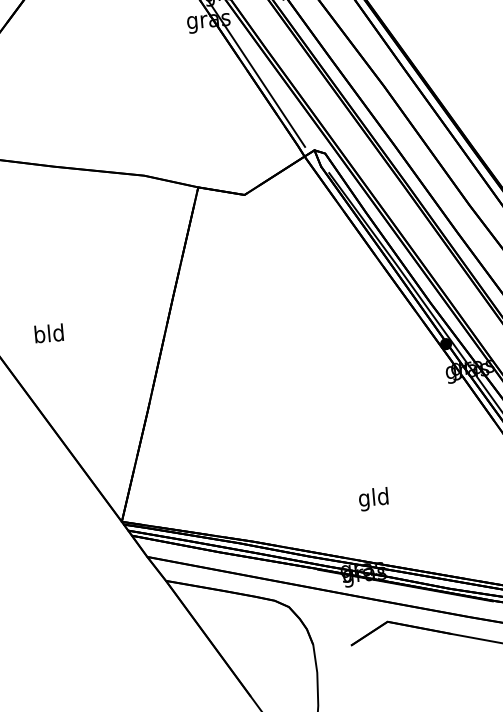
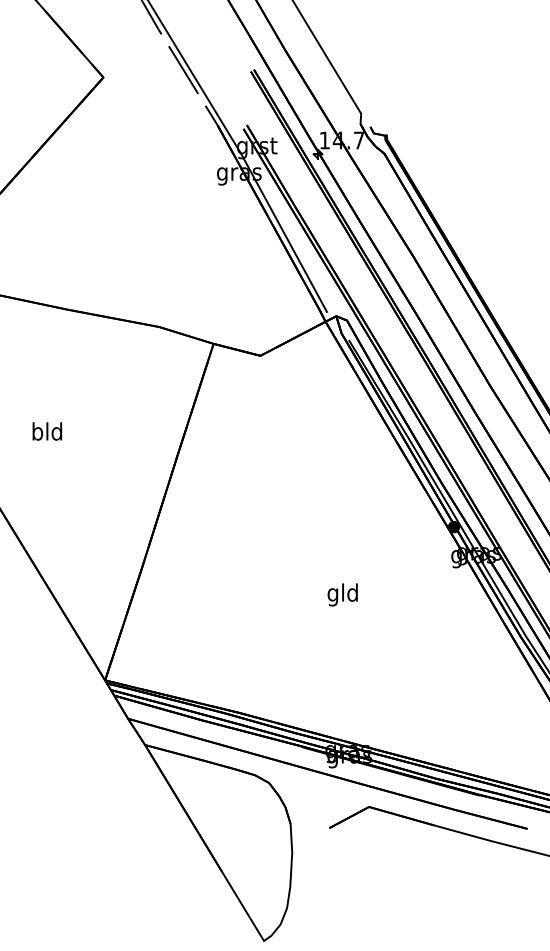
text: (49, 333) -> (47, 431), moved
text: (373, 498) -> (342, 594), moved

